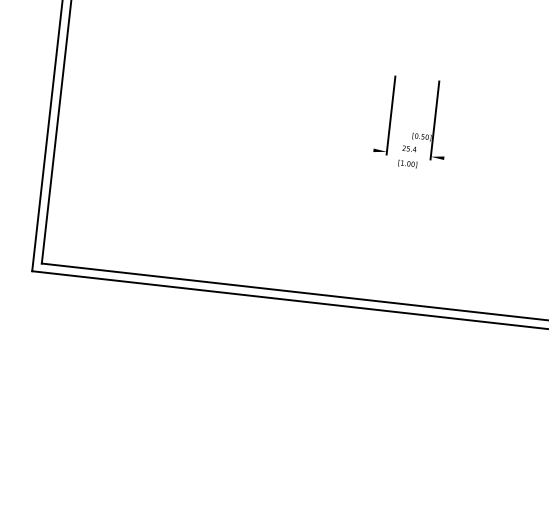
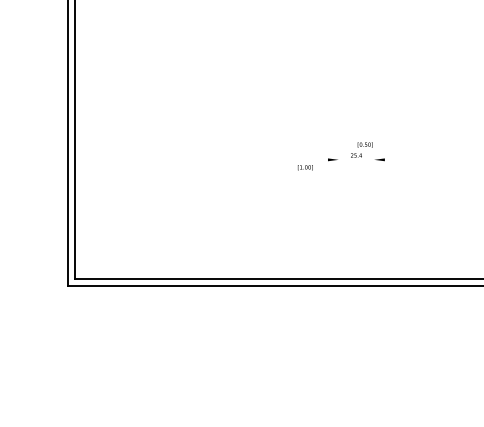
line: (390, 115) -> (338, 130), removed
line: (435, 120) -> (374, 130), removed
text: (407, 163) -> (305, 167), moved

